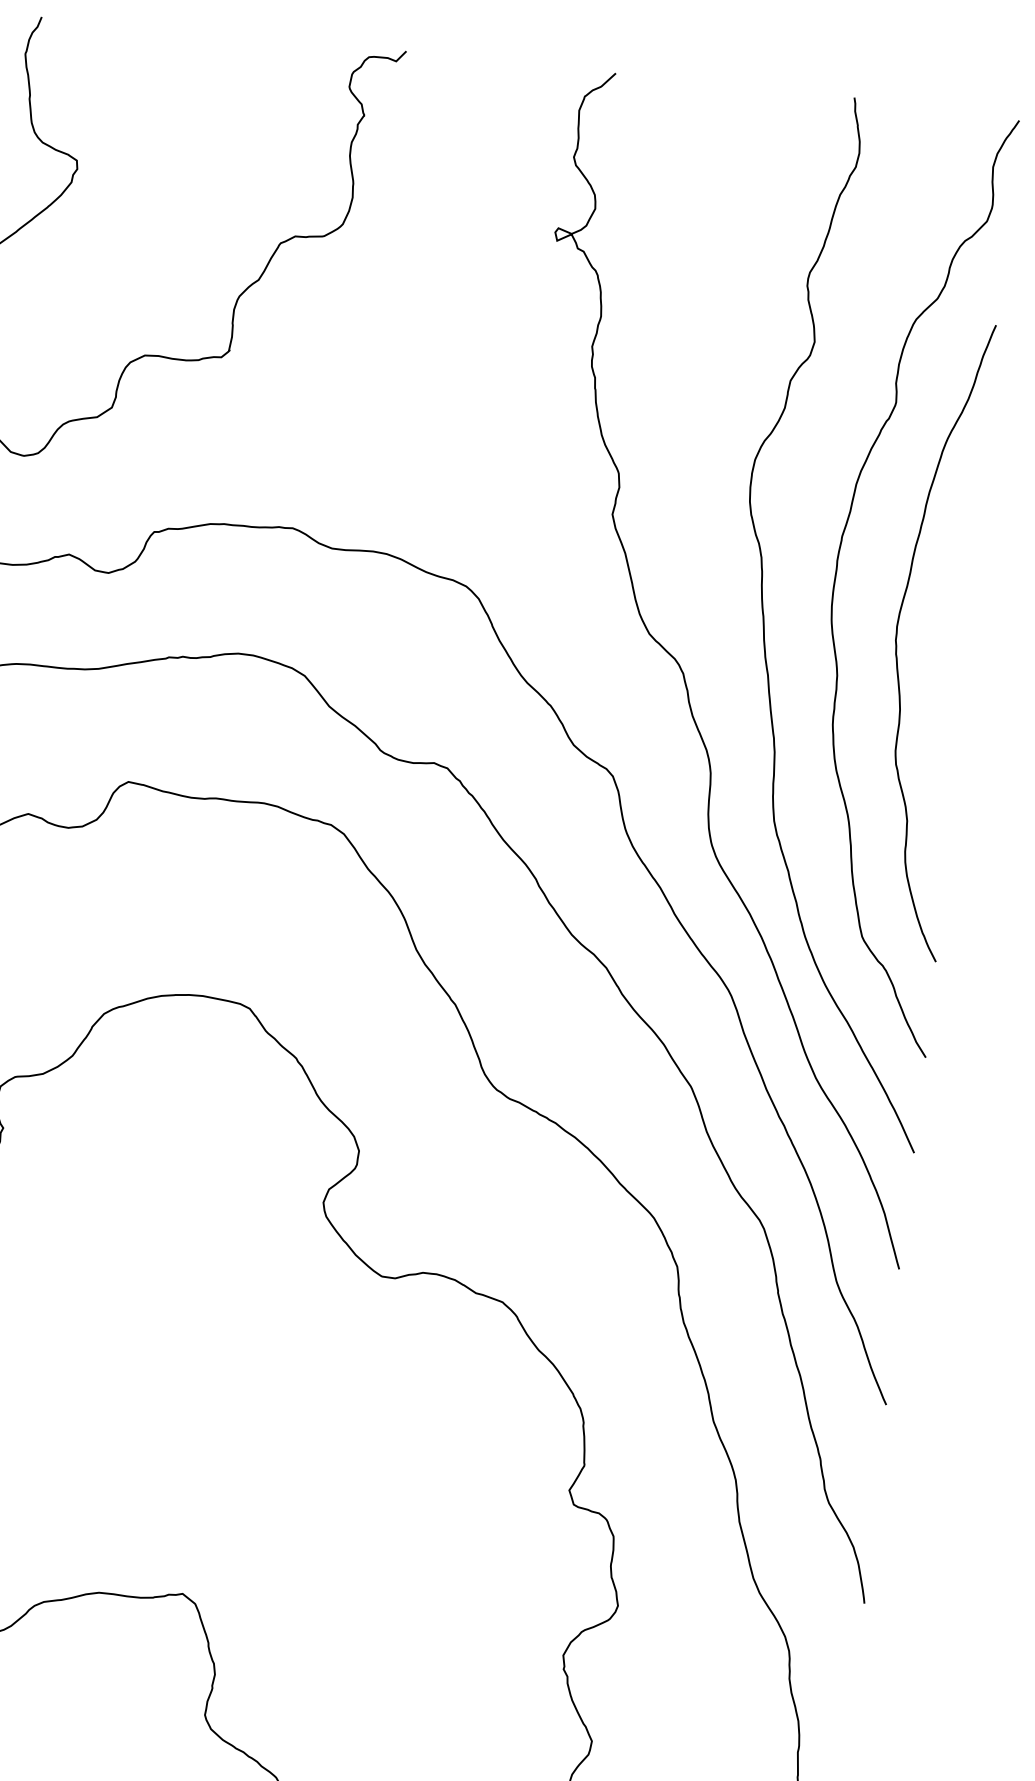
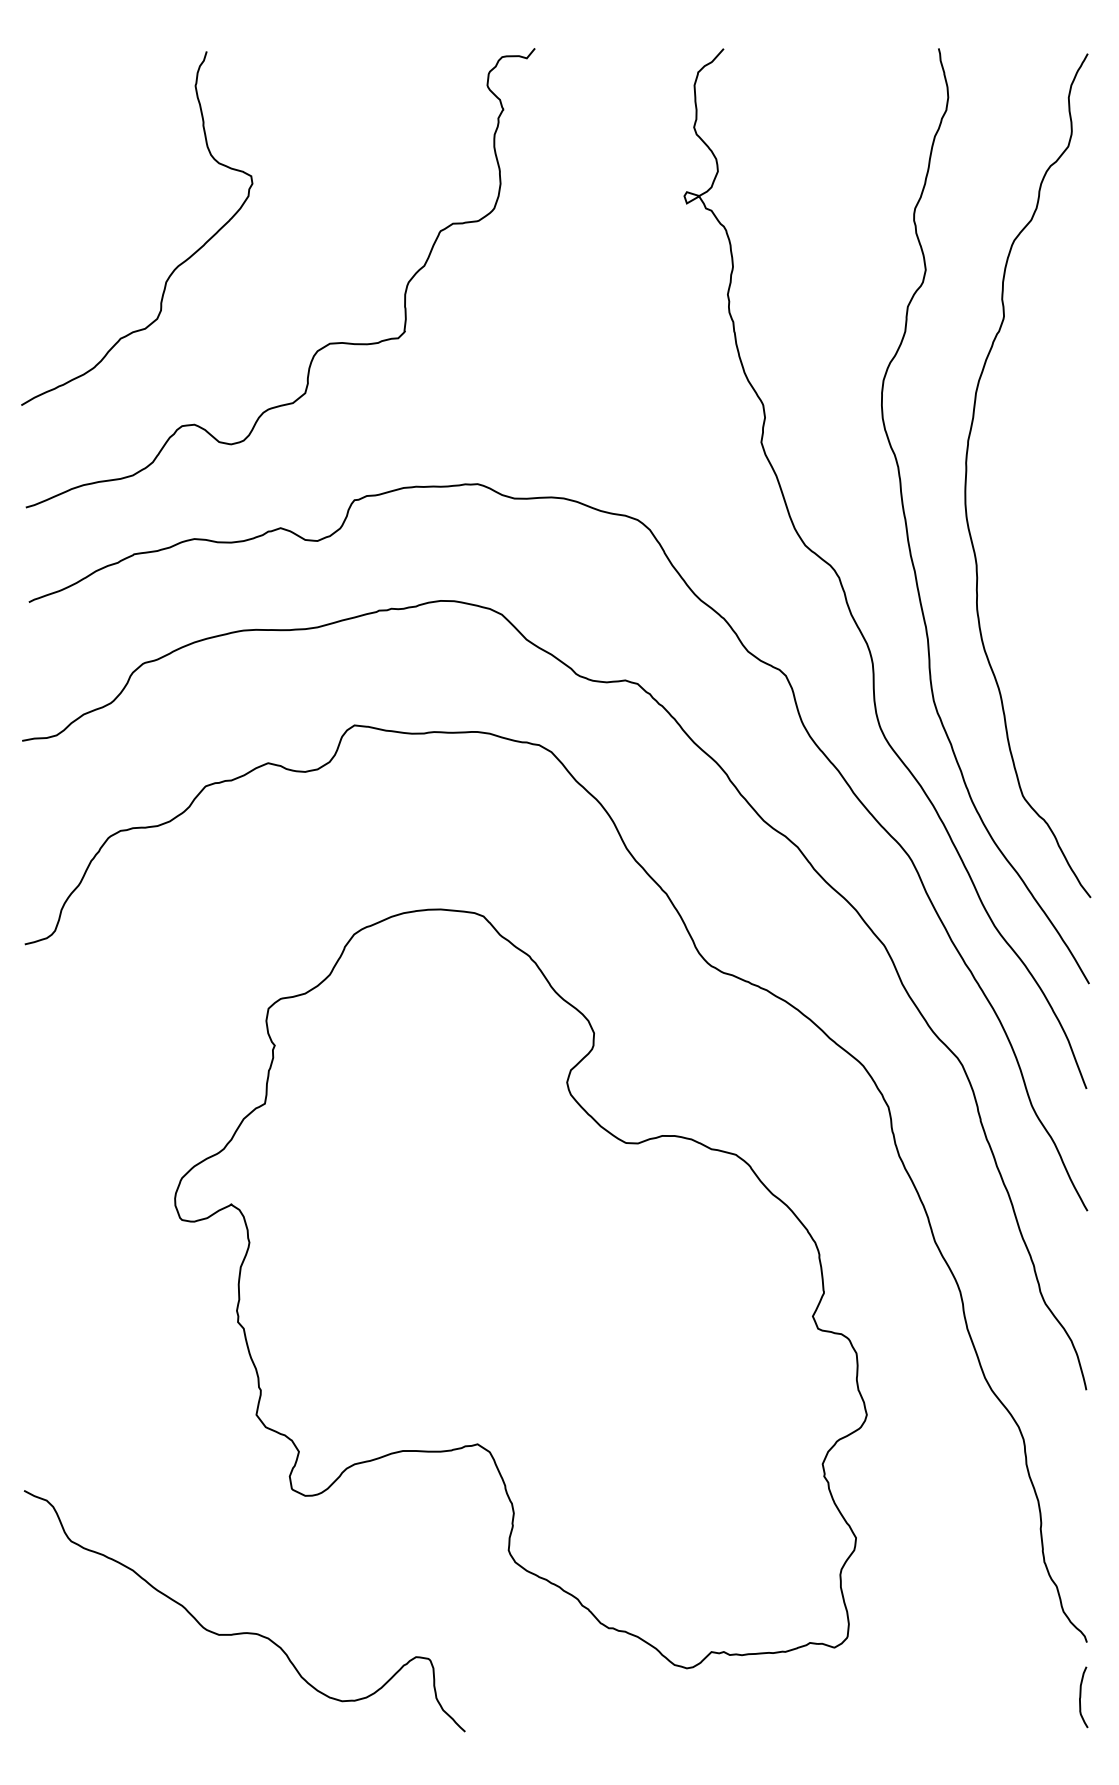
curve: (897, 643) -> (1027, 531), removed

